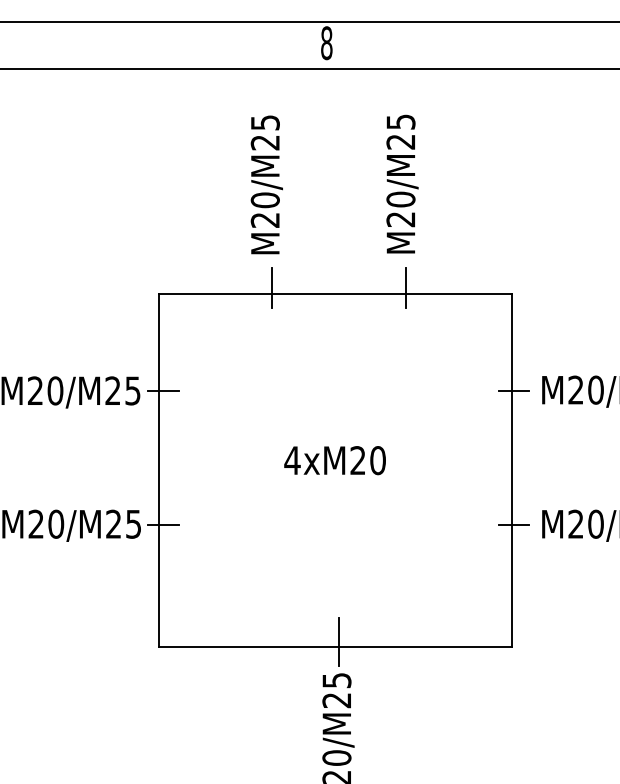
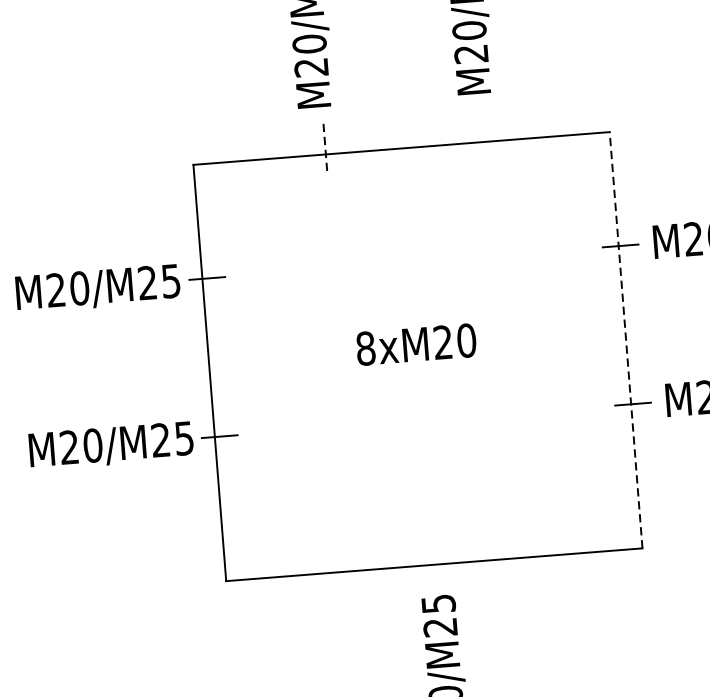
line: (271, 287) -> (324, 146), solid -> dashed
line: (405, 287) -> (483, 133), removed
text: (292, 460) -> (365, 348), 4xM20 -> 8xM20
line: (512, 470) -> (626, 339), solid -> dashed
line: (338, 641) -> (436, 557), removed

